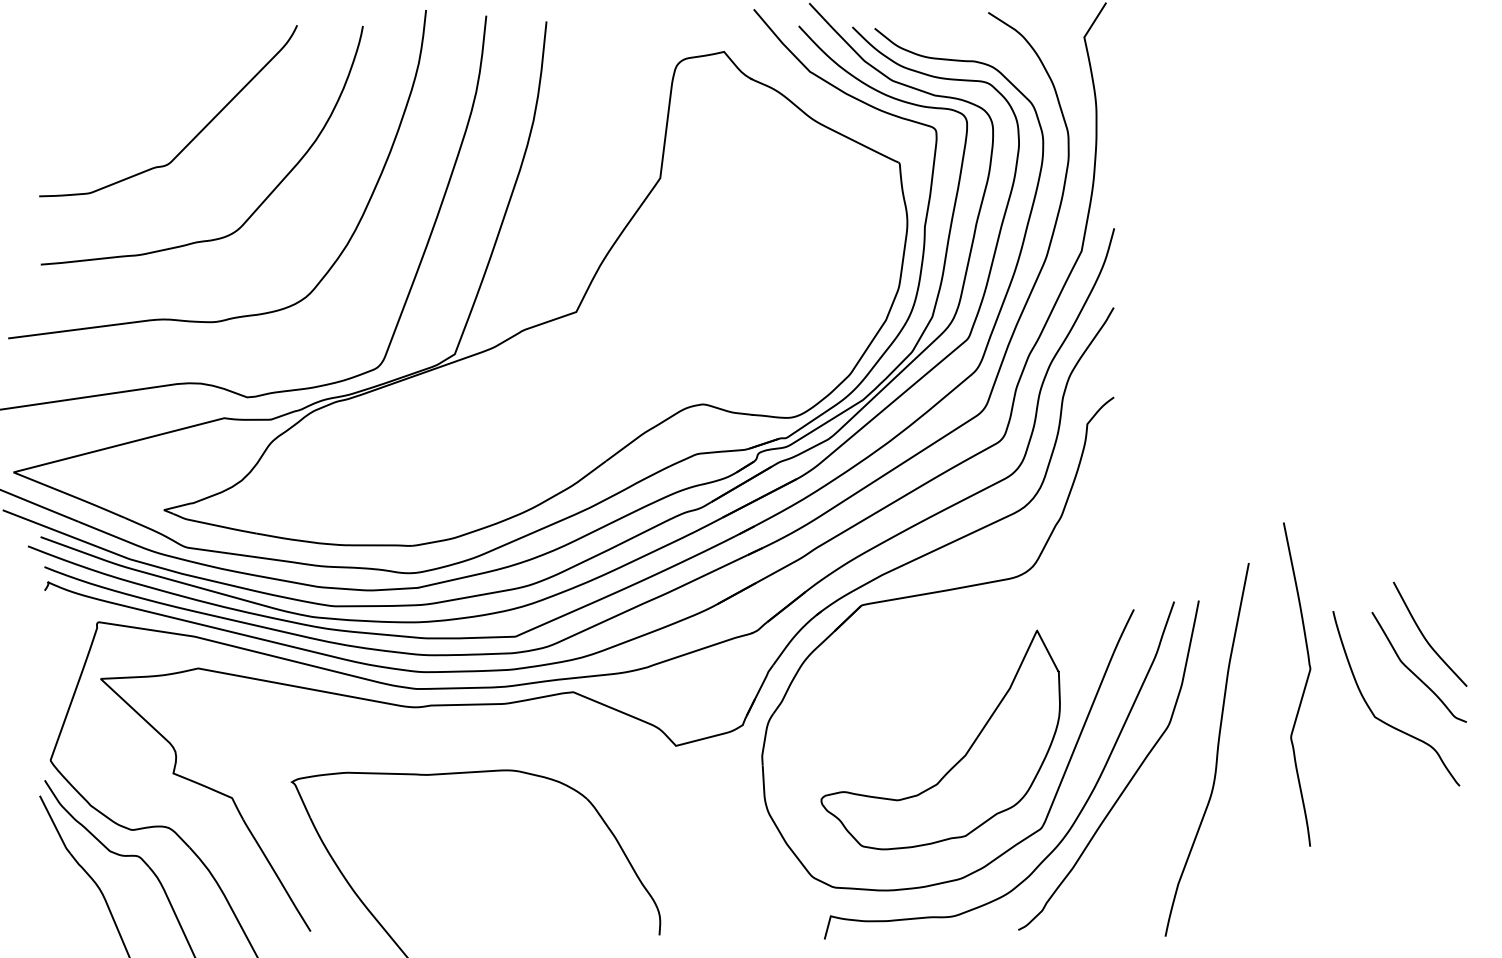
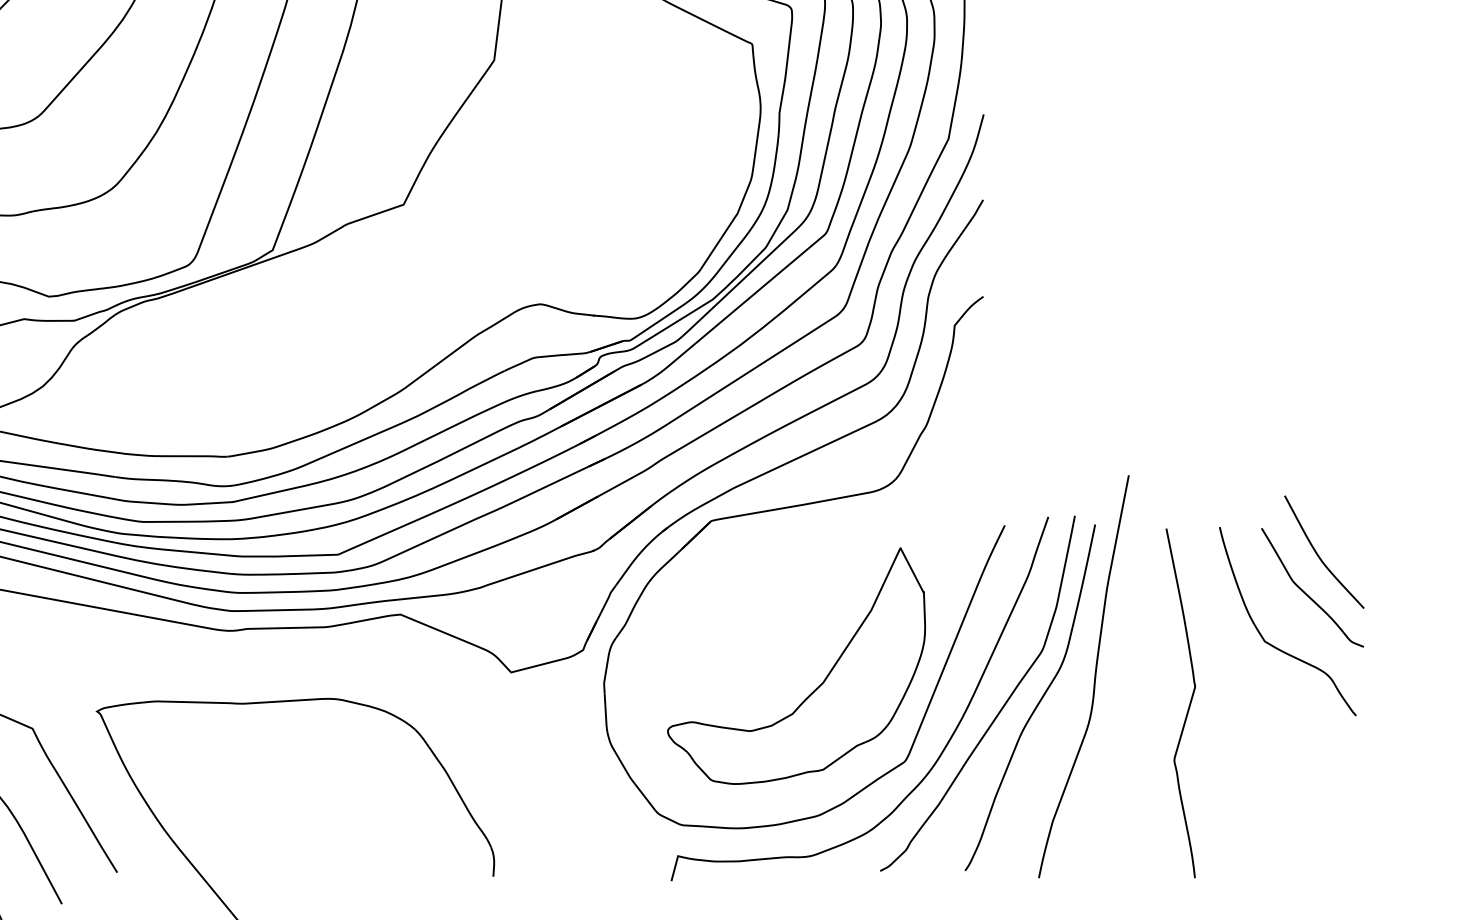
curve: (1304, 685) -> (1188, 704), moved
curve: (1163, 775) -> (1036, 704), added

